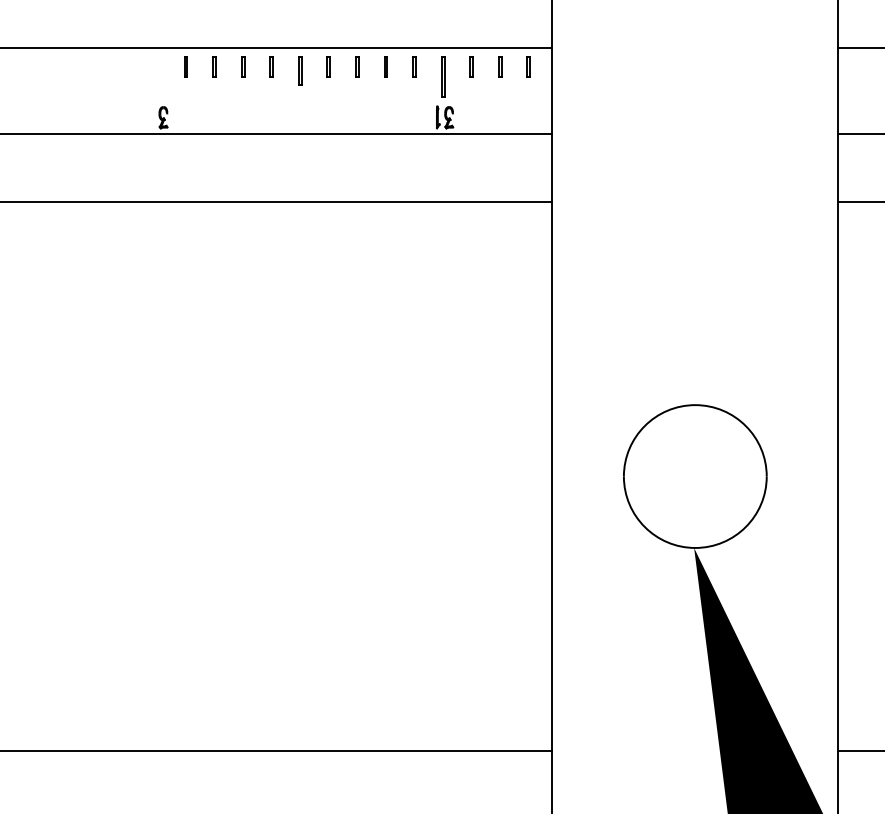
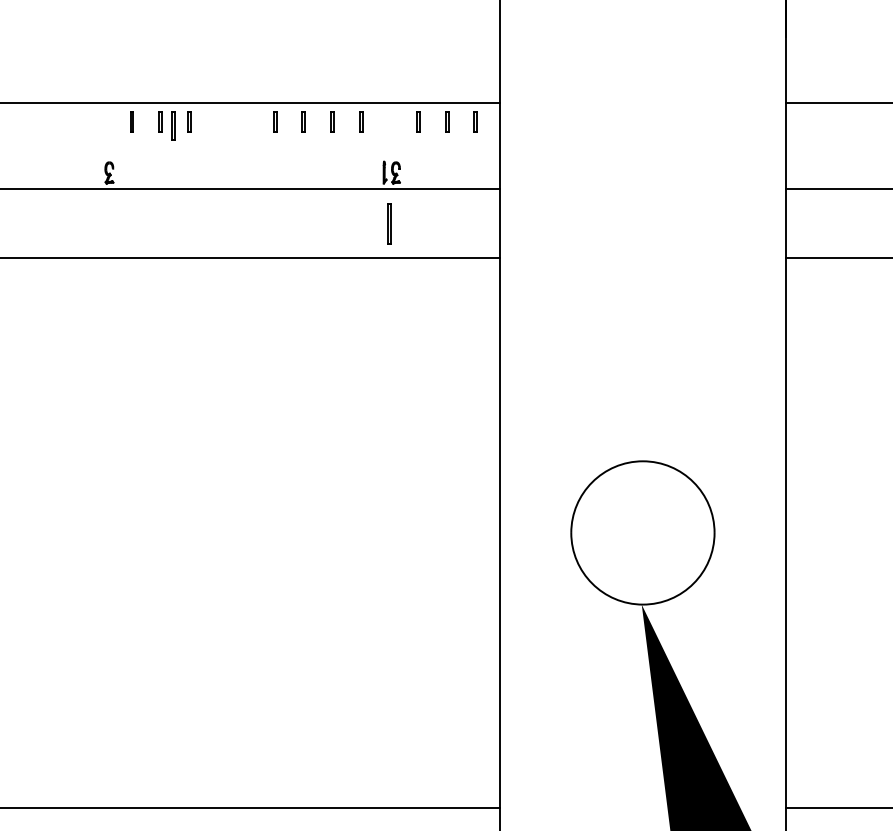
line: (271, 66) -> (217, 121), removed
line: (299, 70) -> (172, 125), moved
line: (441, 76) -> (388, 223), moved

